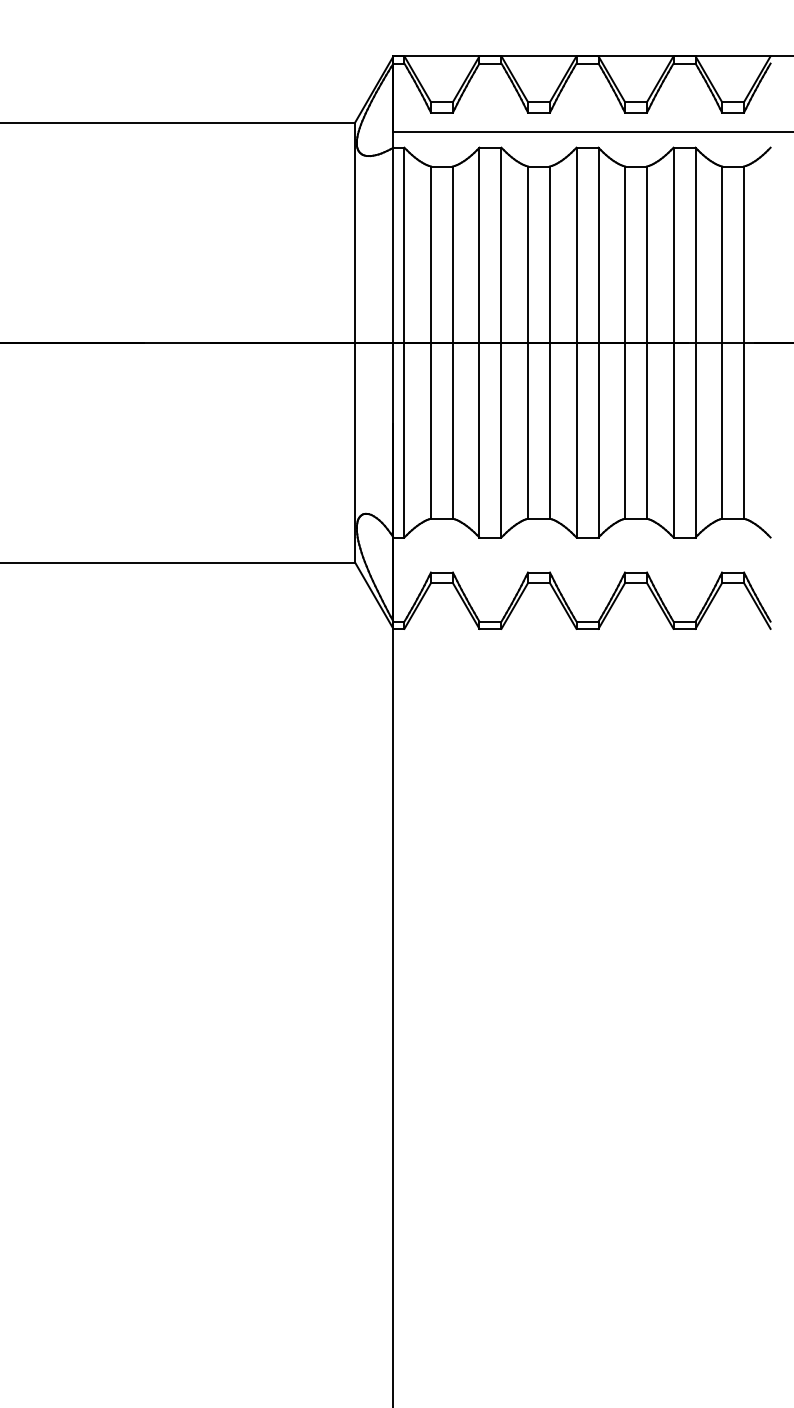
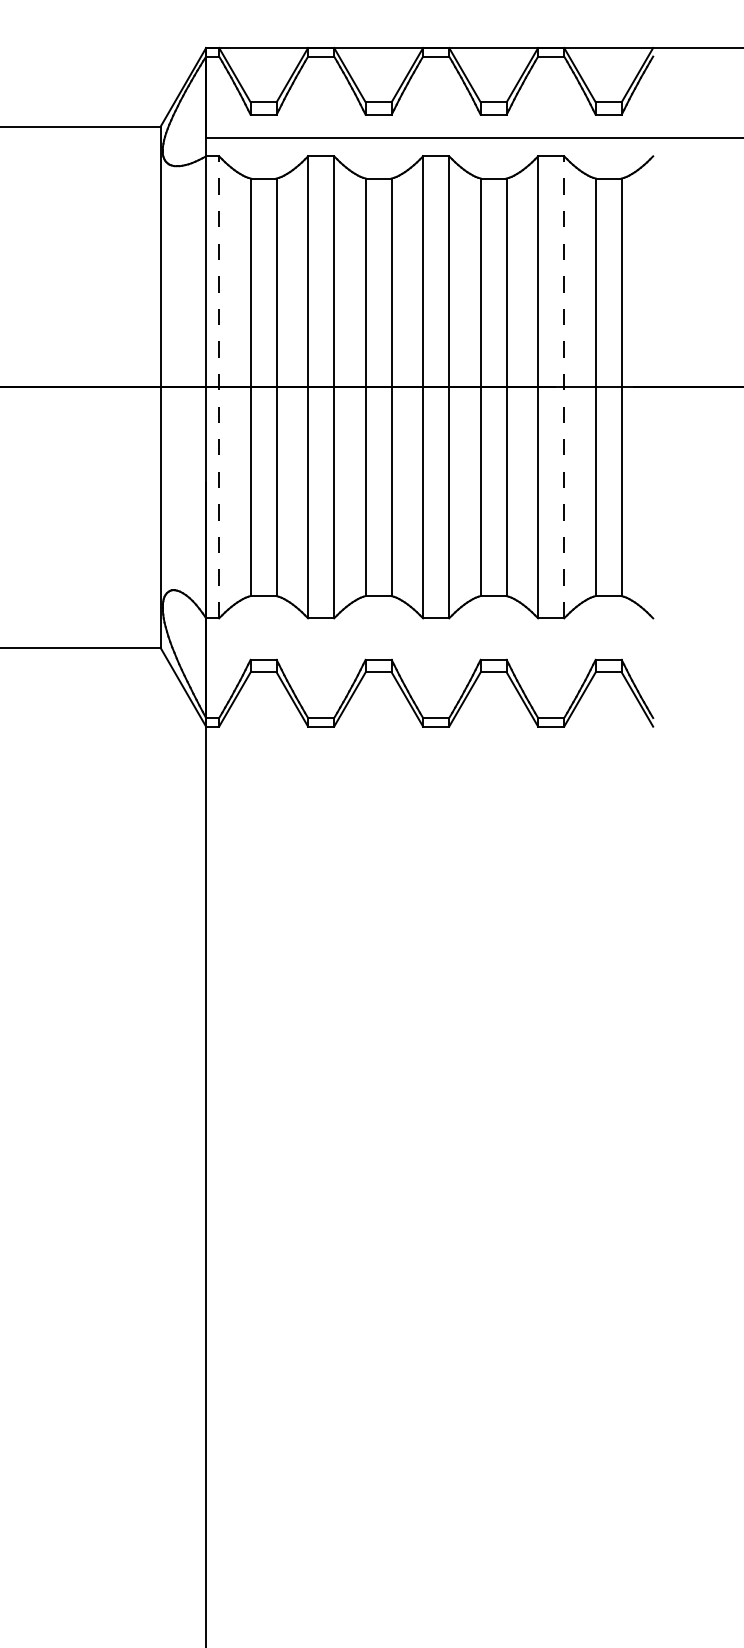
line: (404, 342) -> (219, 387), solid -> dashed
line: (695, 342) -> (564, 387), solid -> dashed

